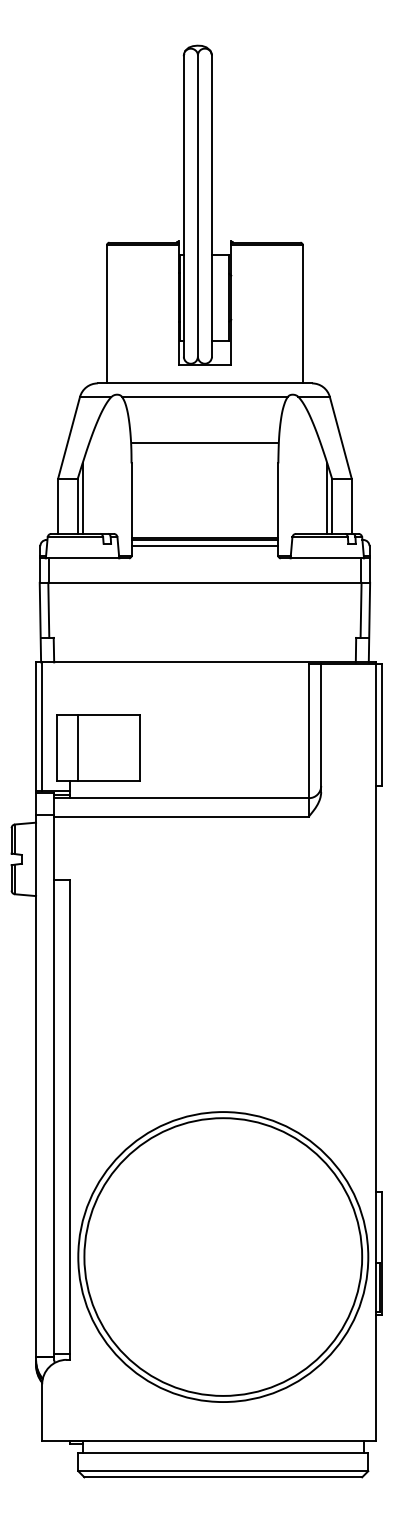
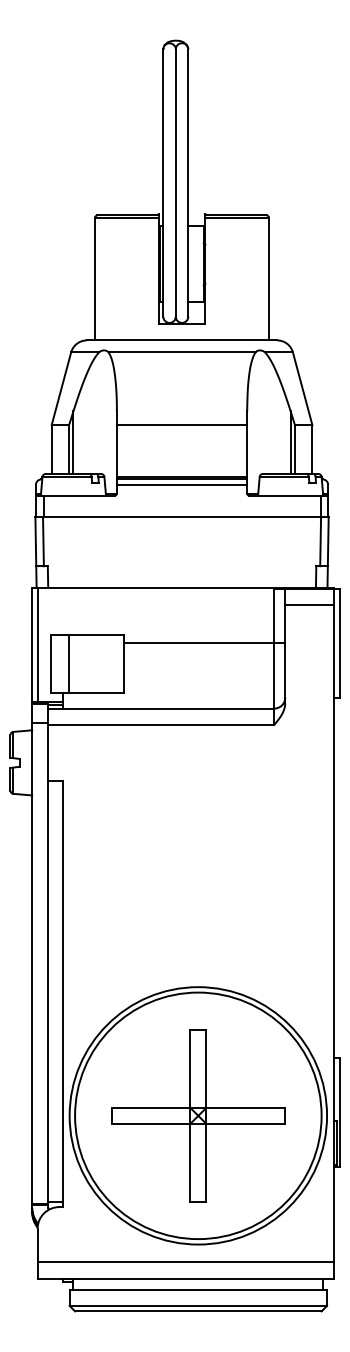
line: (204, 442) -> (181, 424), moved
line: (348, 681) -> (309, 604), added
line: (230, 724) -> (204, 643), added
part: (222, 1256) -> (197, 1115), added
line: (209, 1422) -> (186, 1262), added

